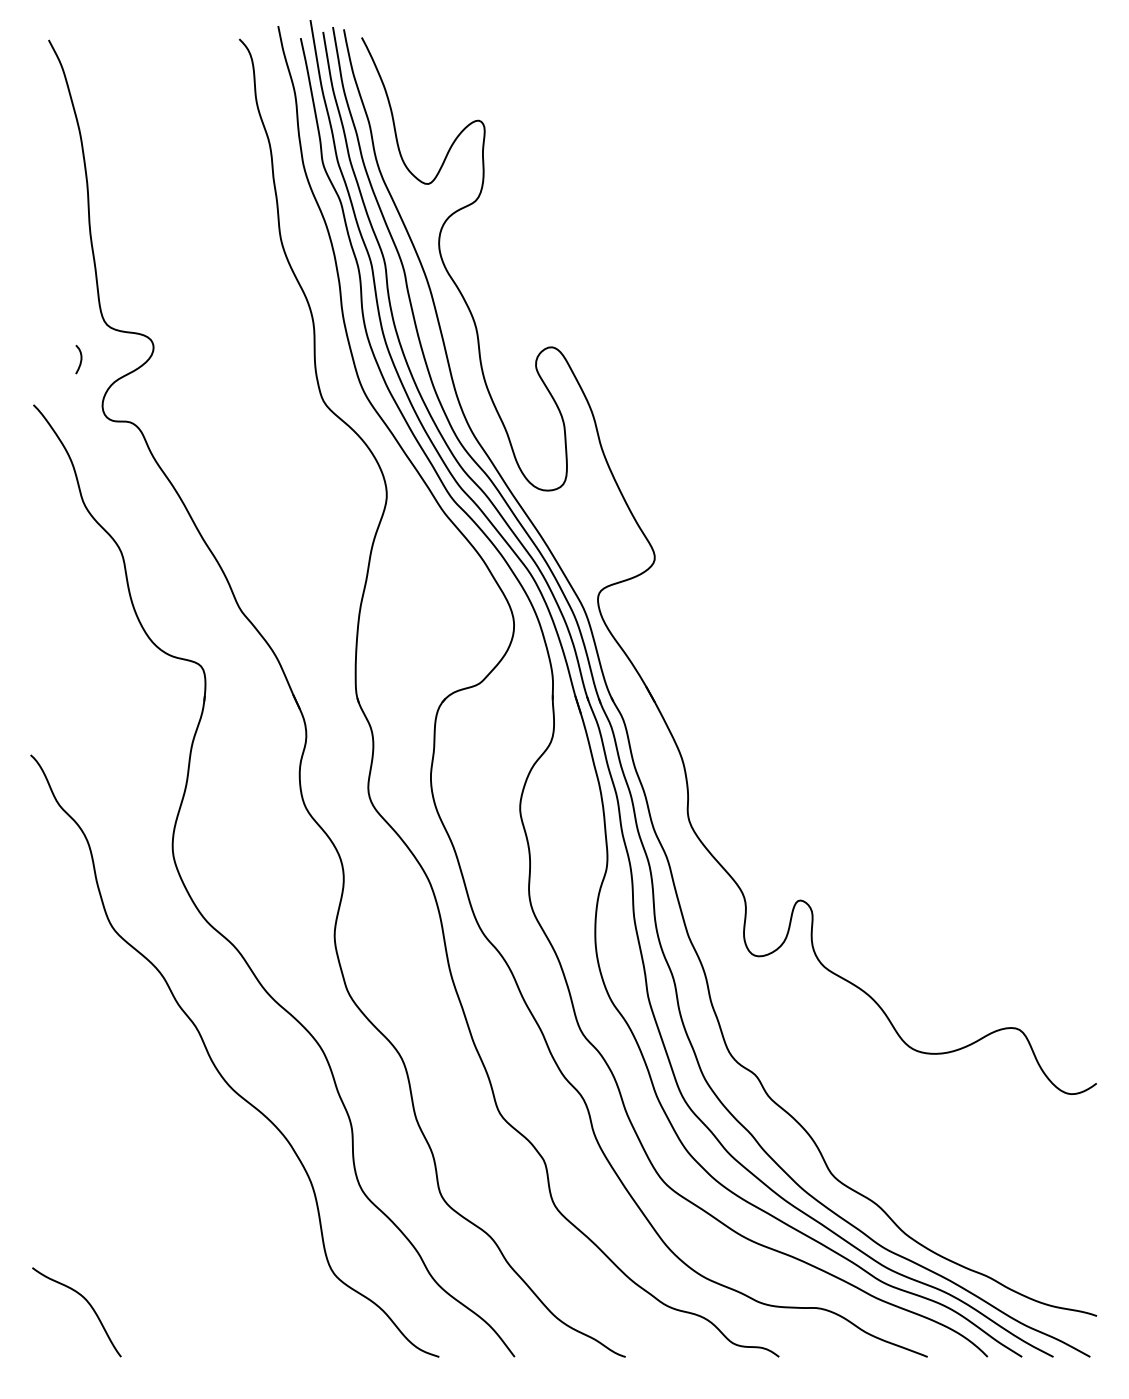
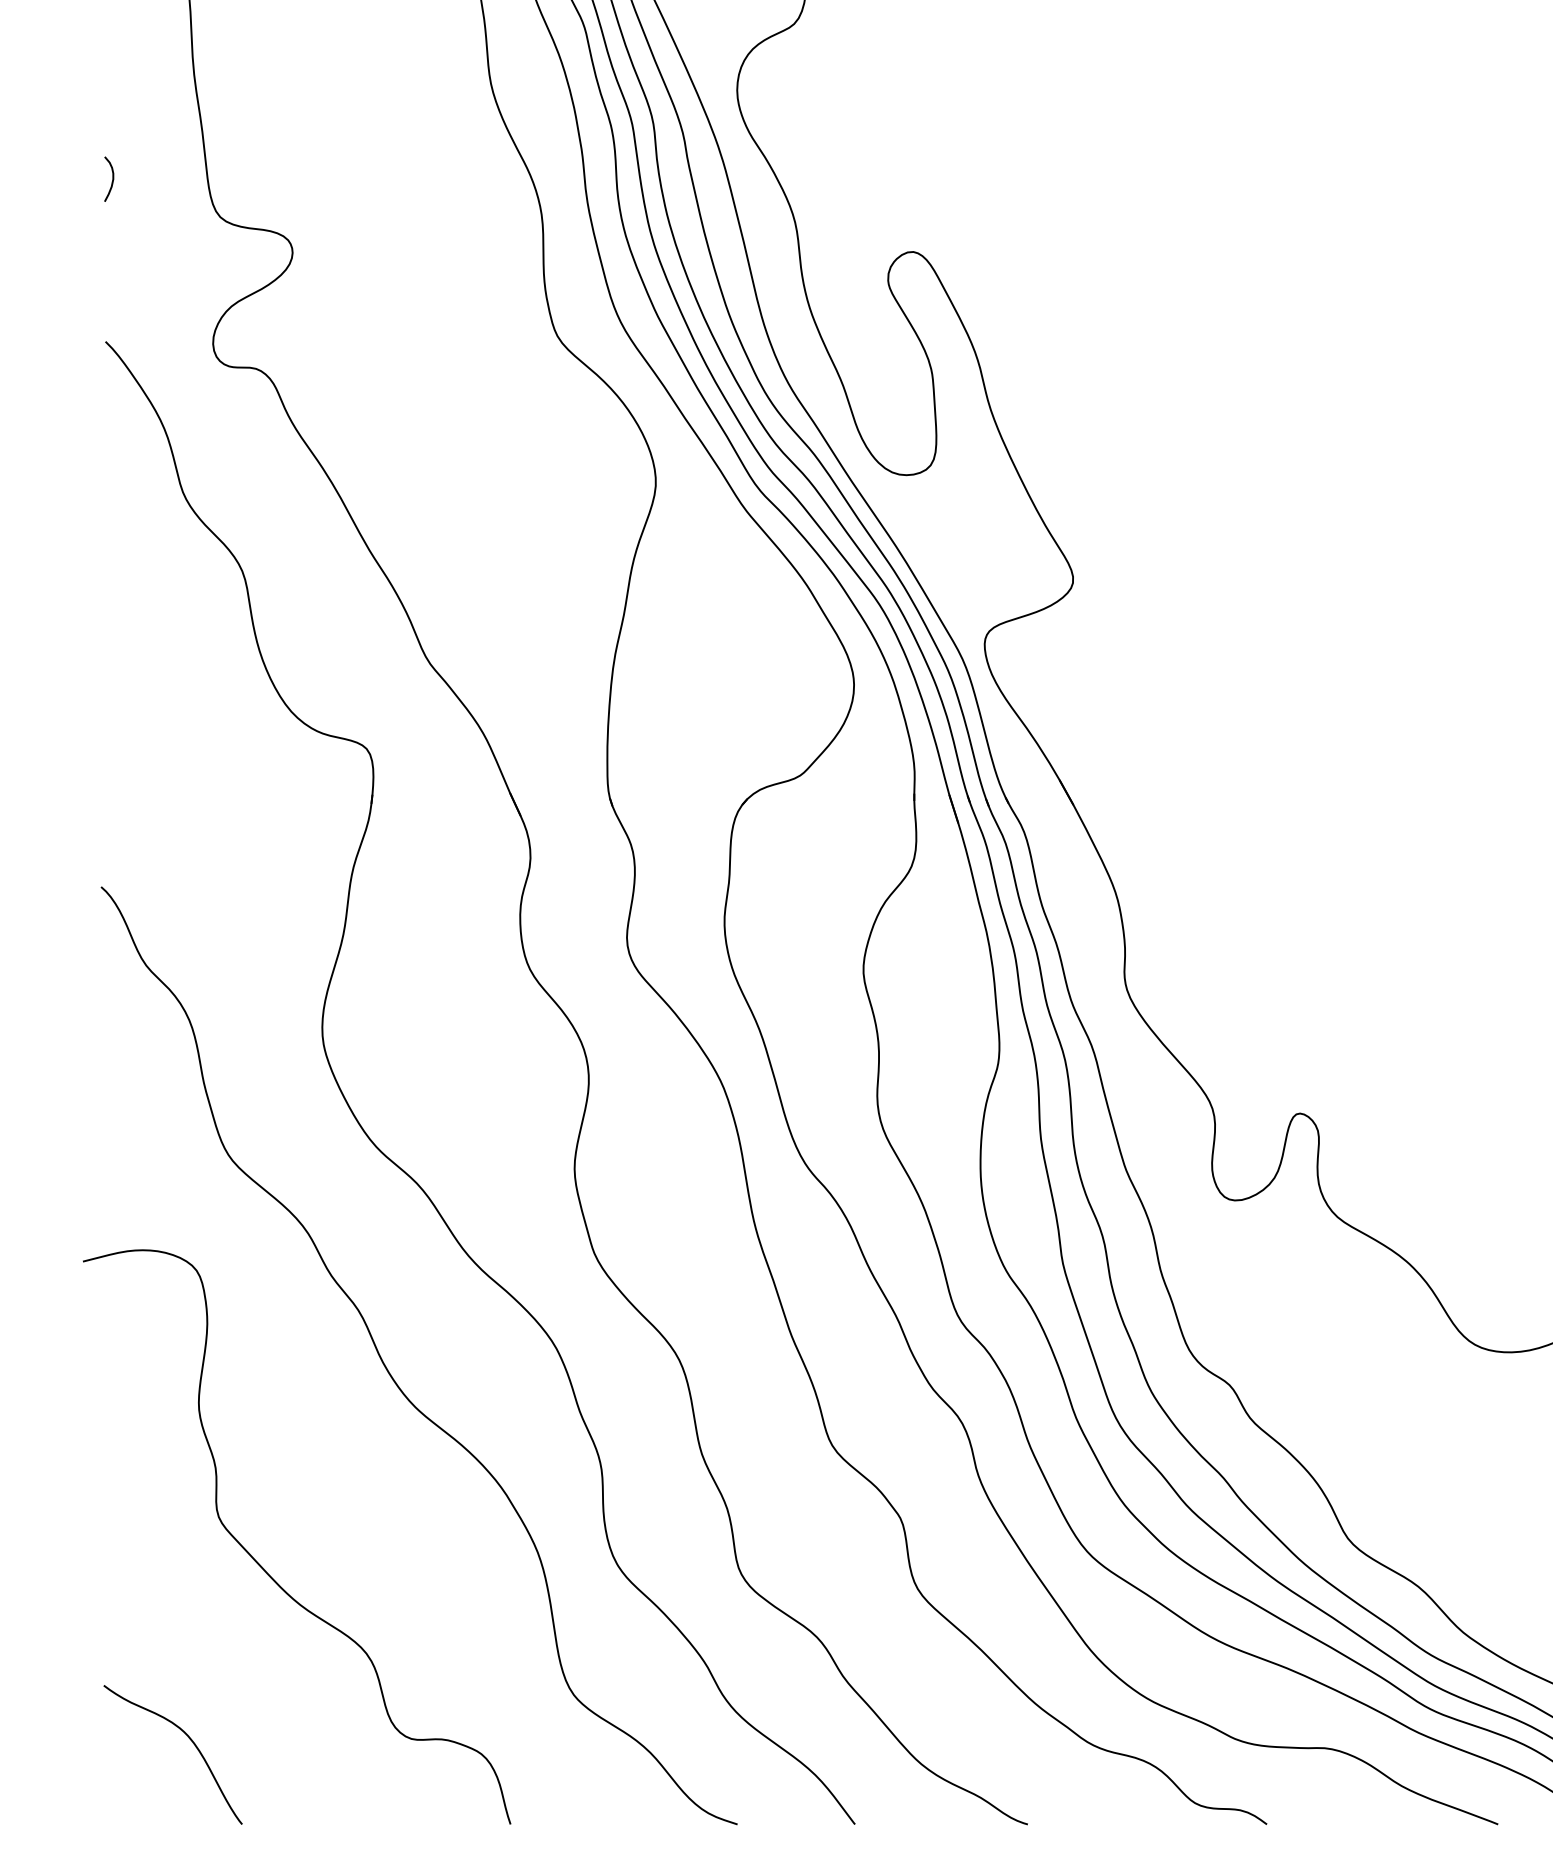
curve: (80, 359) -> (111, 179), moved
curve: (135, 1192) -> (264, 1568), added

